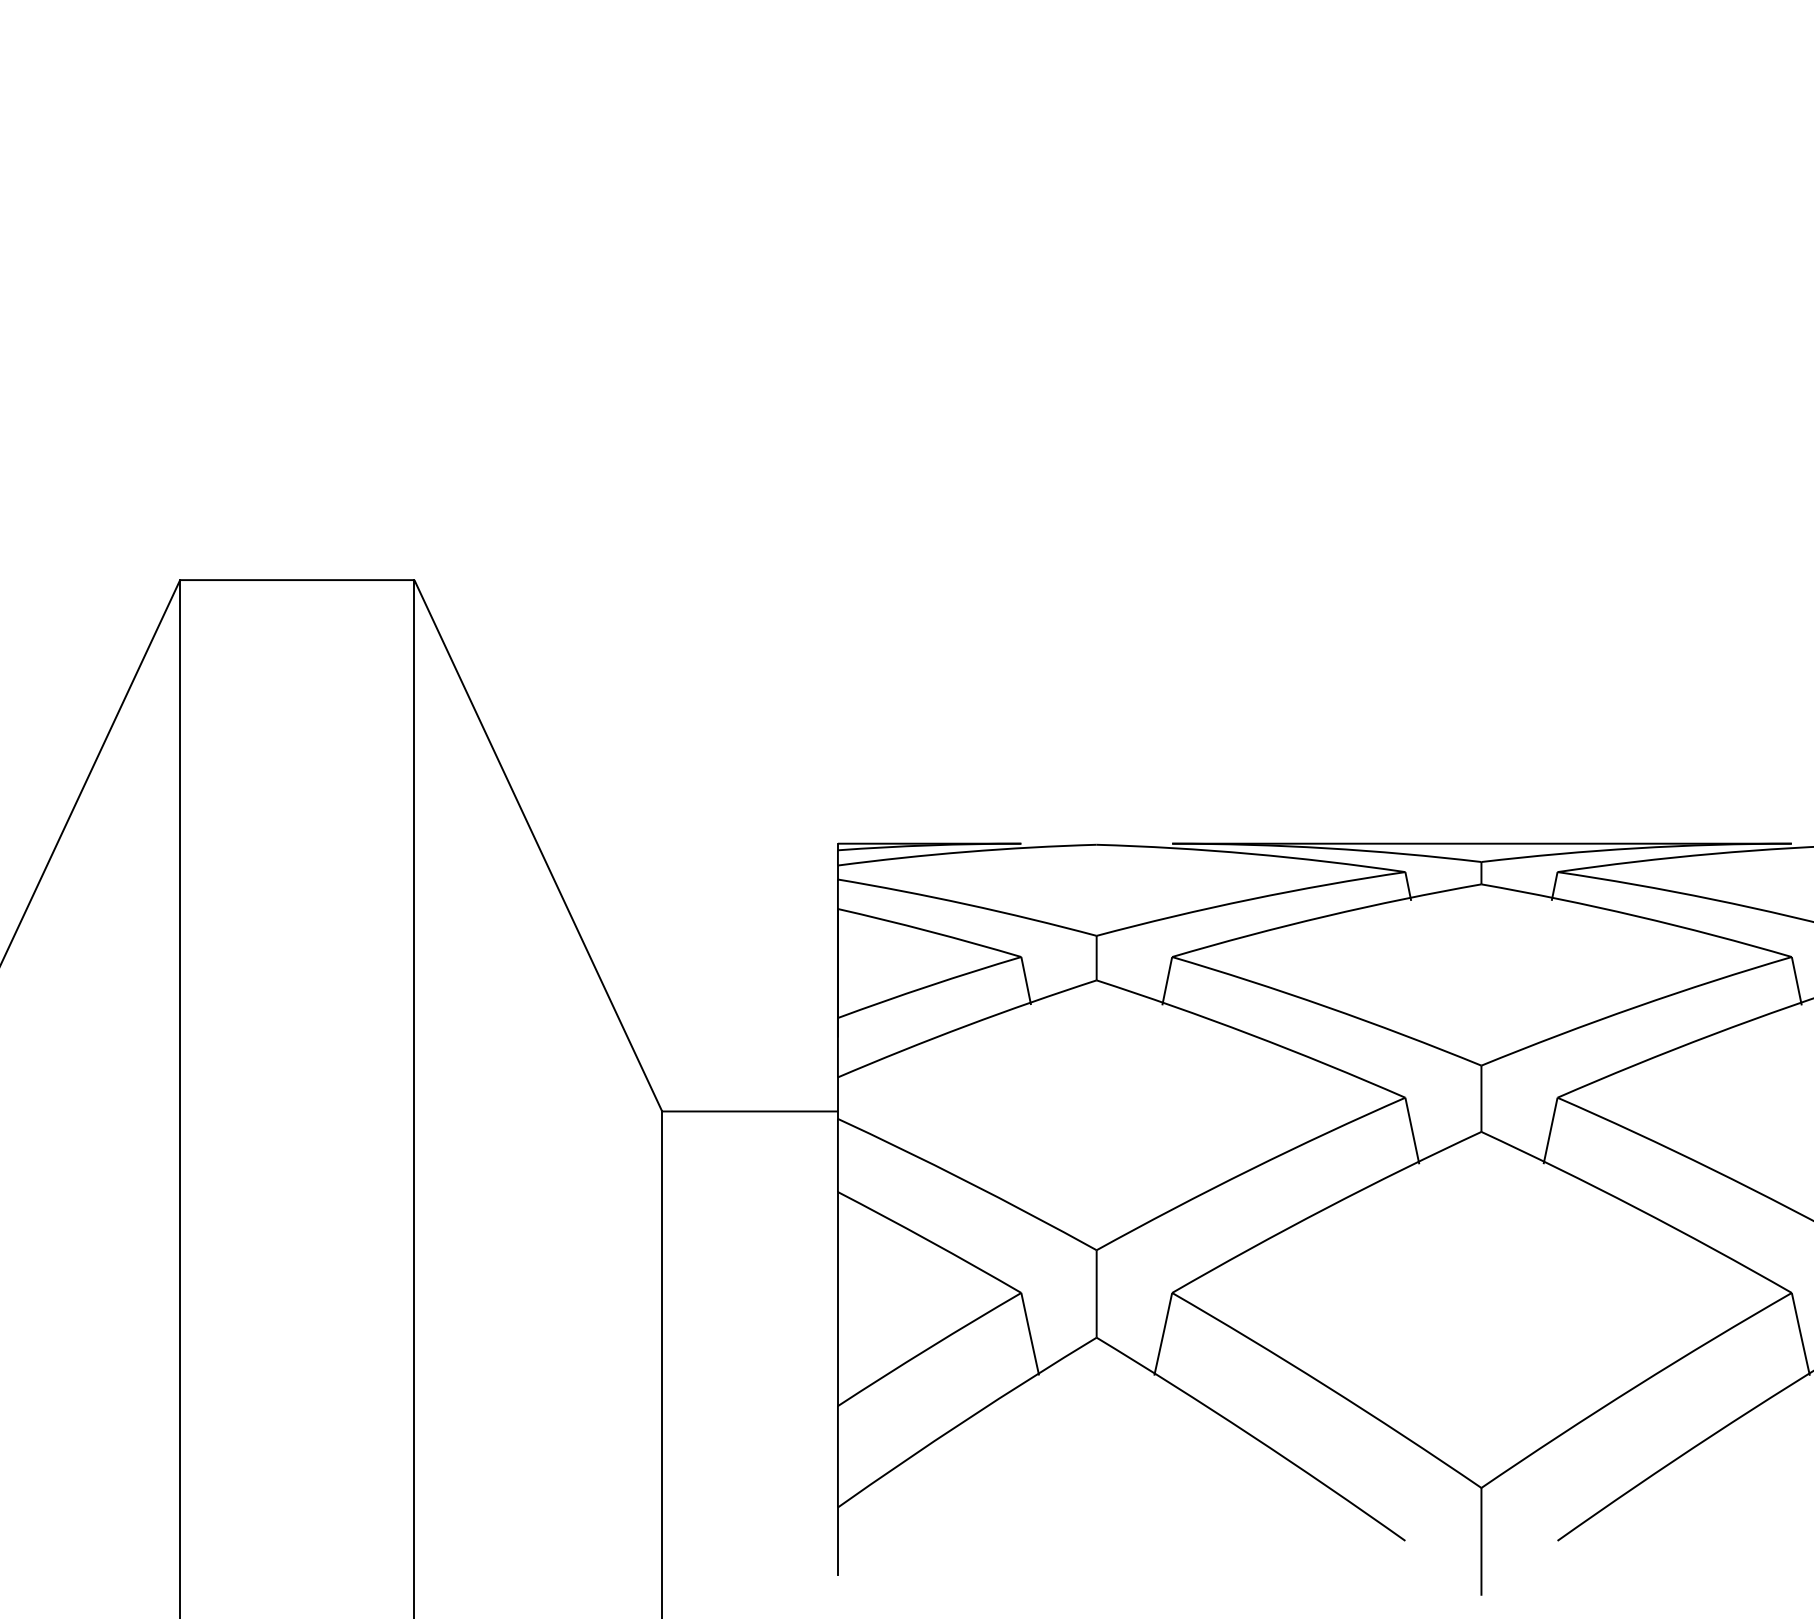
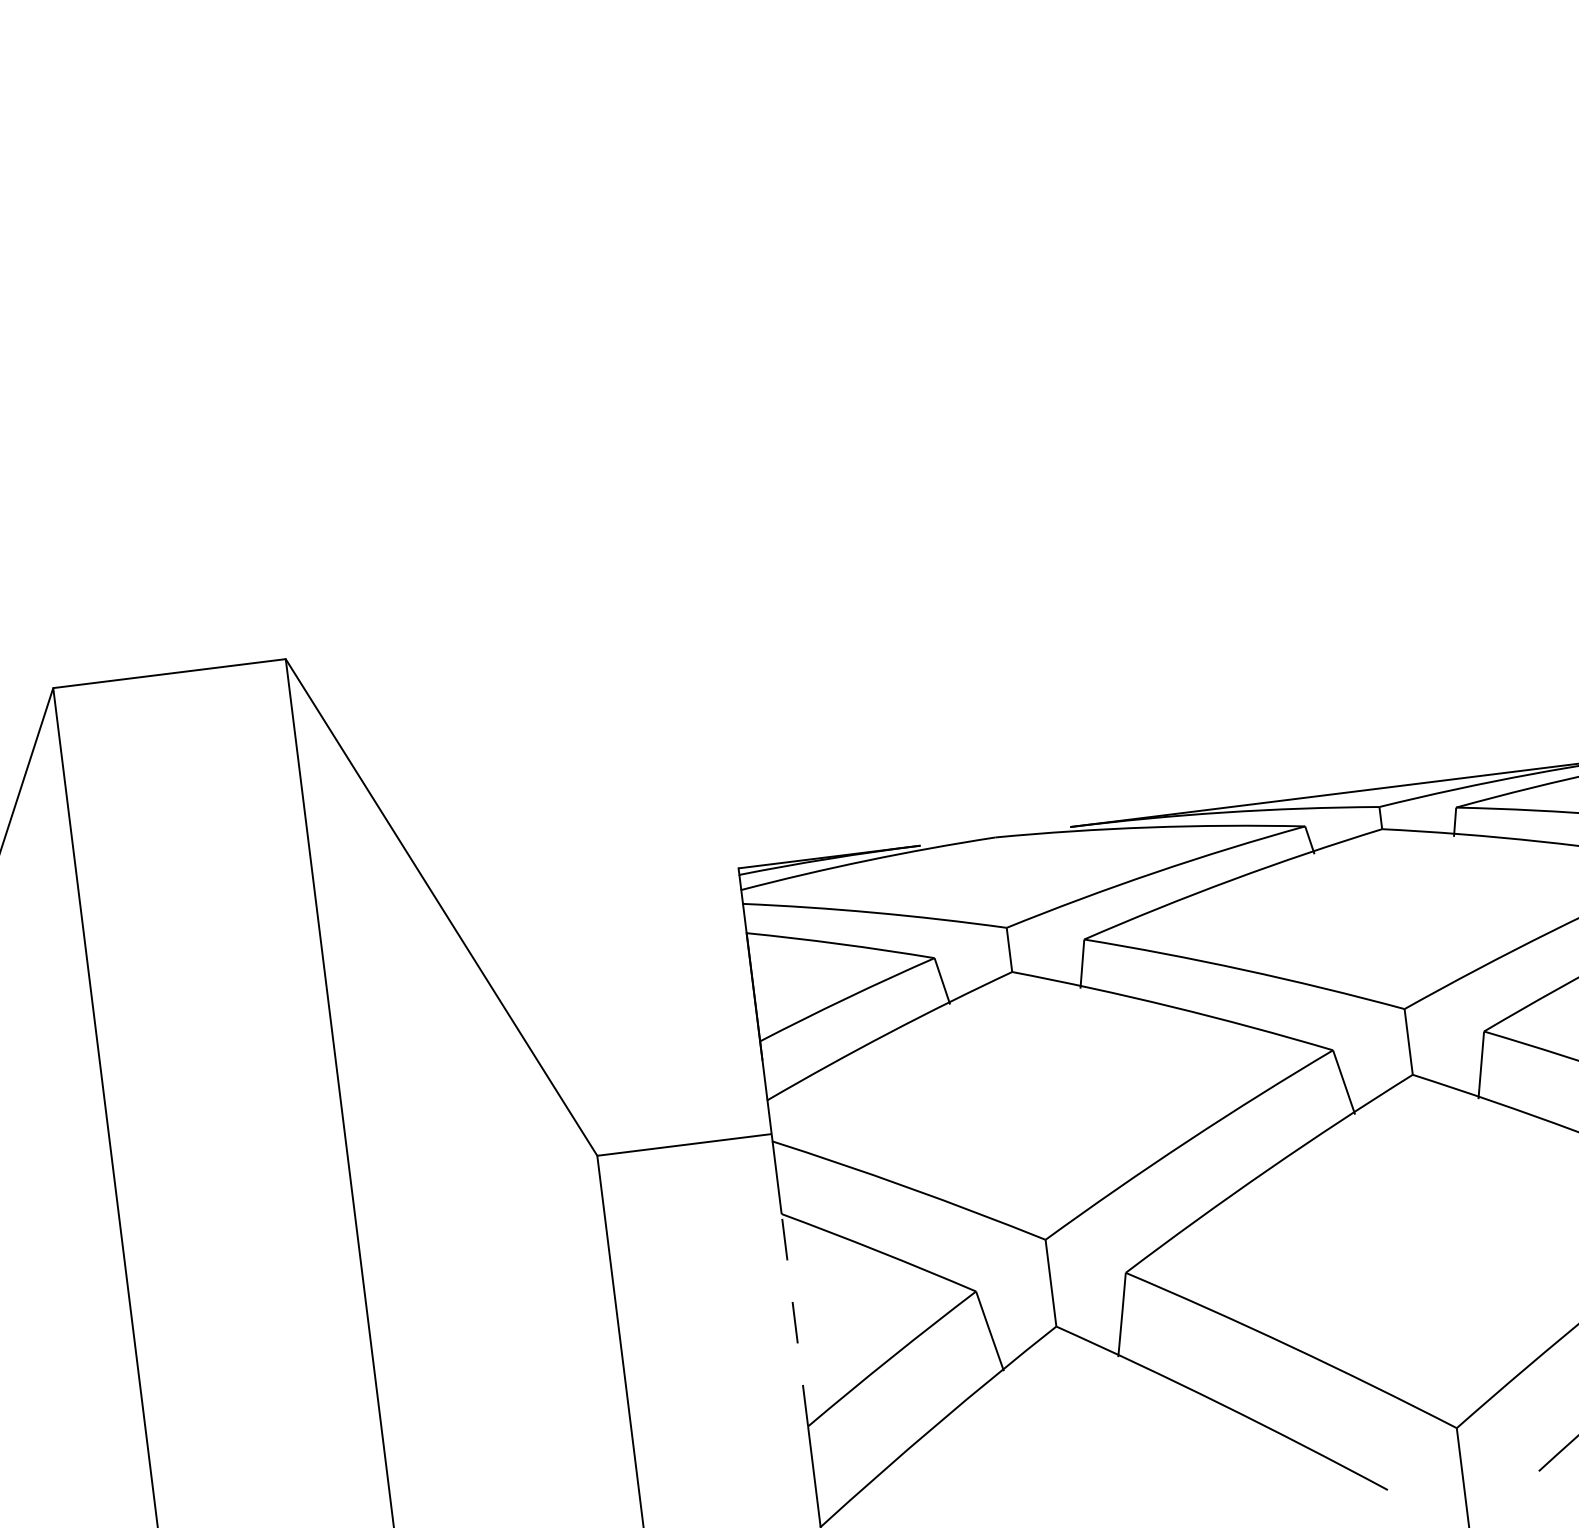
line: (837, 1298) -> (794, 1319), solid -> dashed

